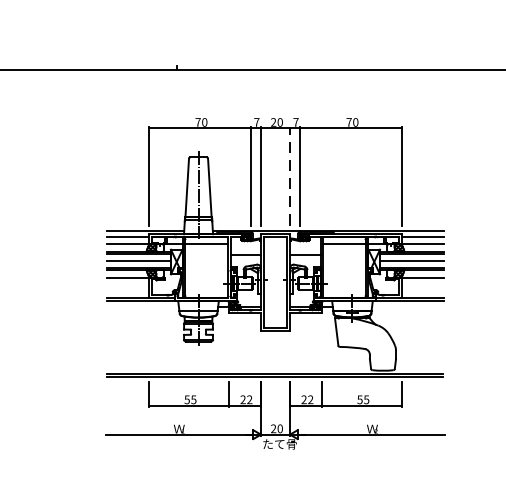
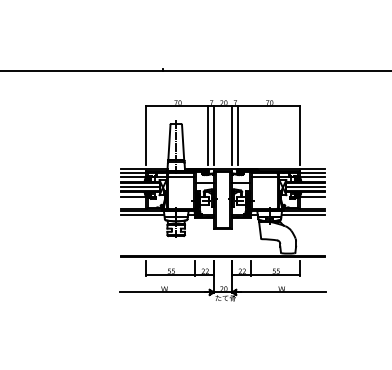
line: (289, 176) -> (231, 135), dashed -> solid
line: (142, 306) -> (142, 214), added
line: (408, 306) -> (303, 214), added

